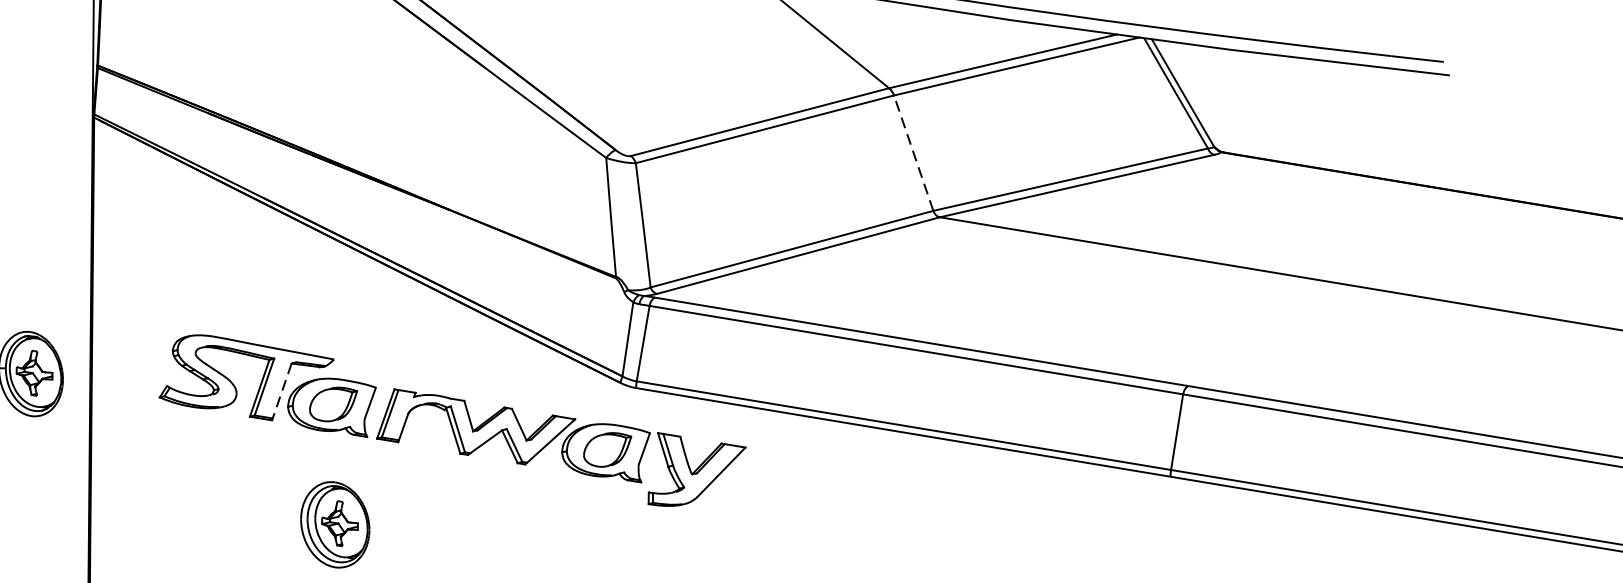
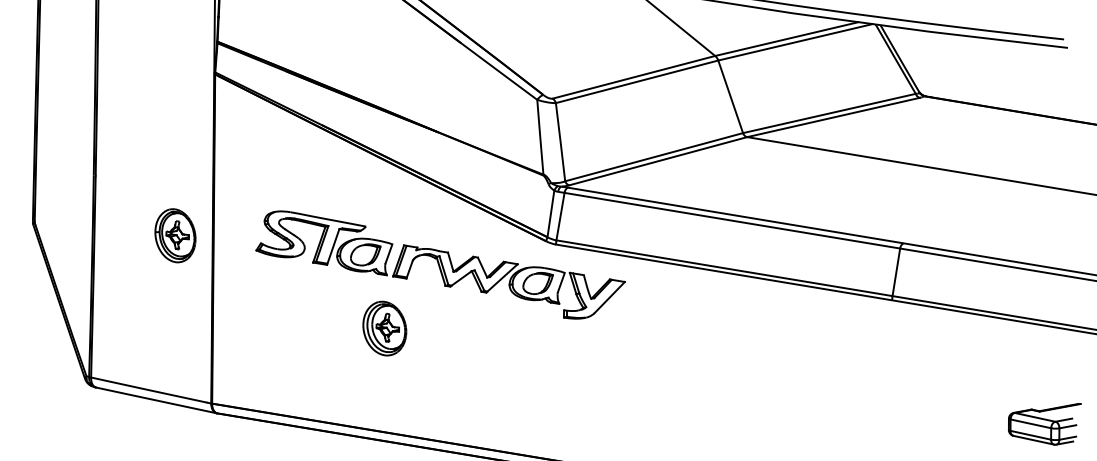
line: (913, 152) -> (730, 96), dashed -> solid
line: (282, 392) -> (333, 247), dashed -> solid
part: (334, 524) -> (384, 328), moved

